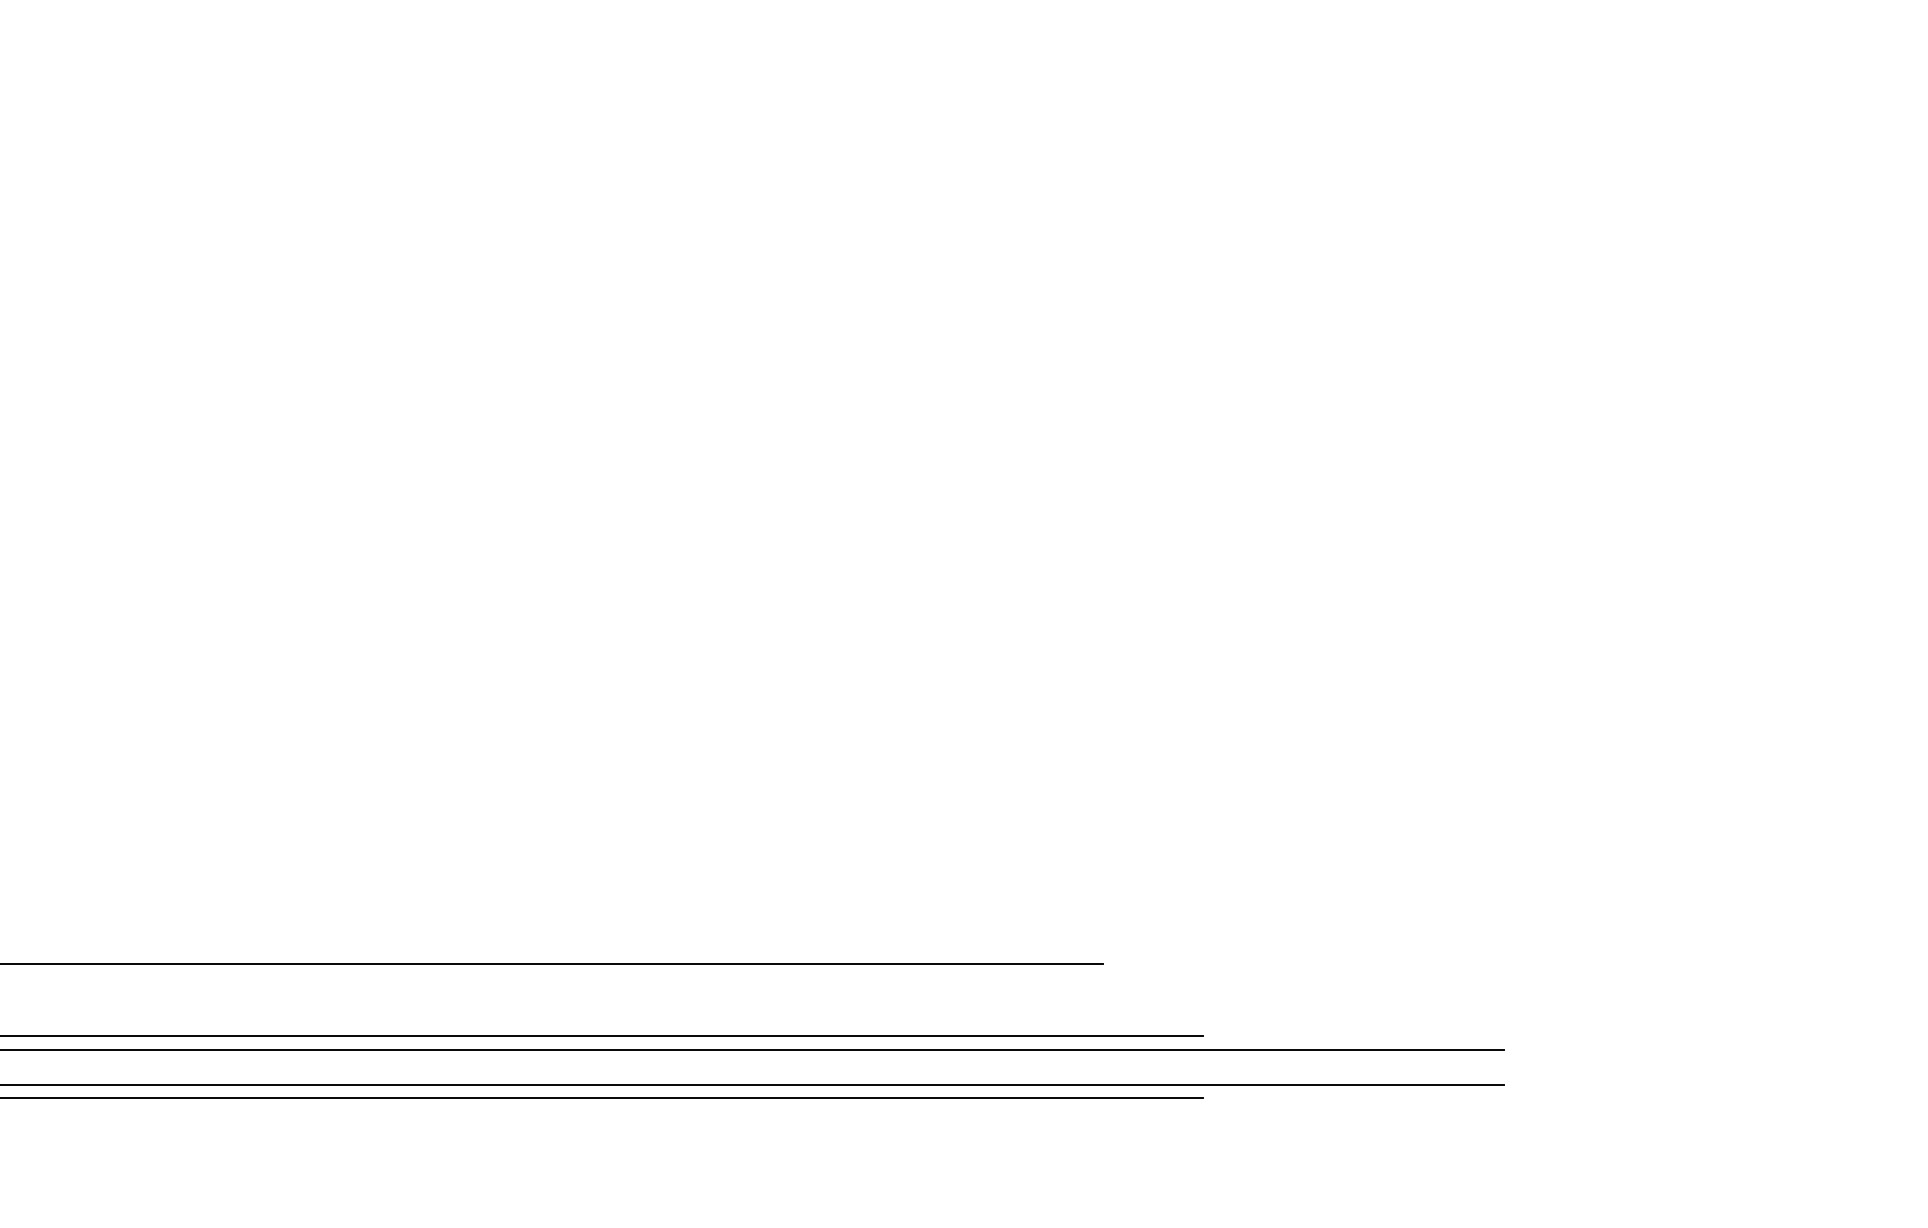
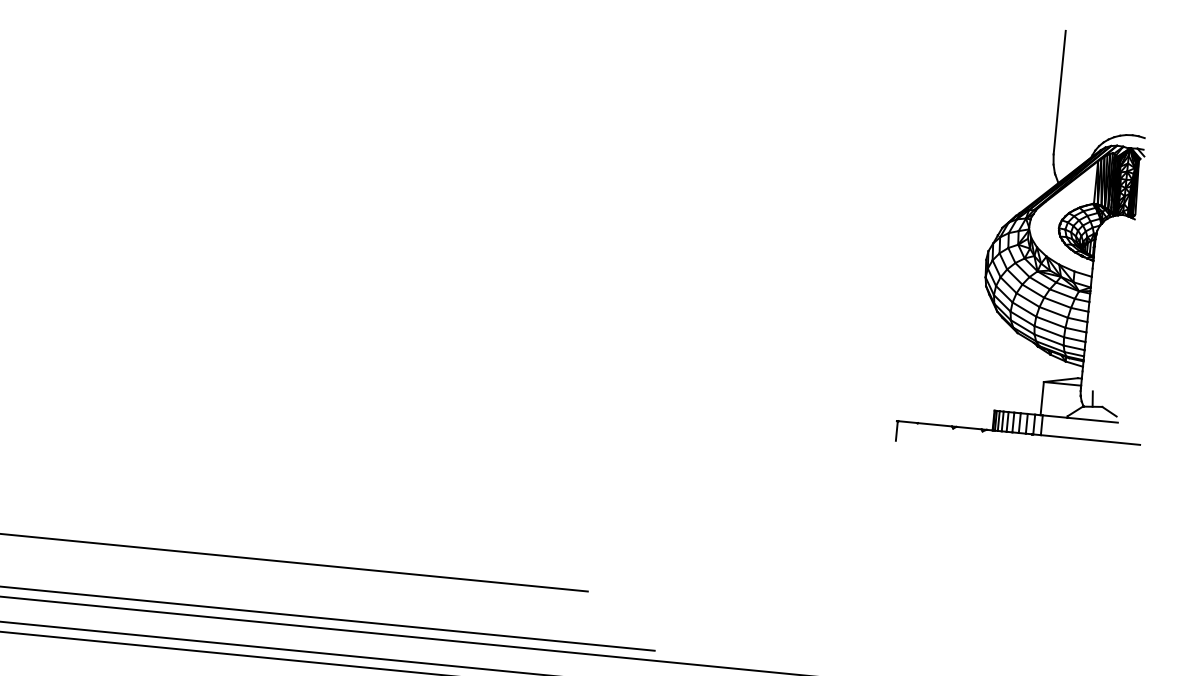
part: (1672, 422) -> (1036, 241), added

